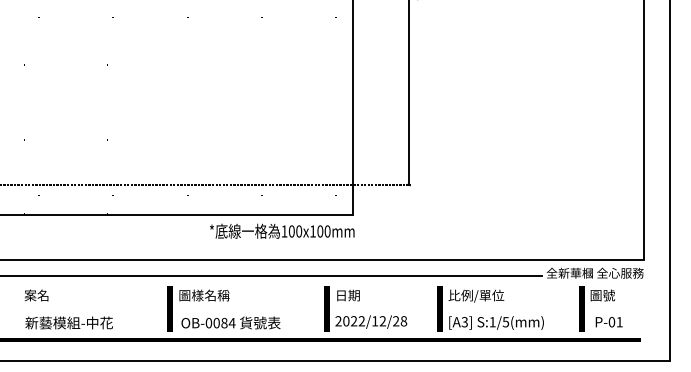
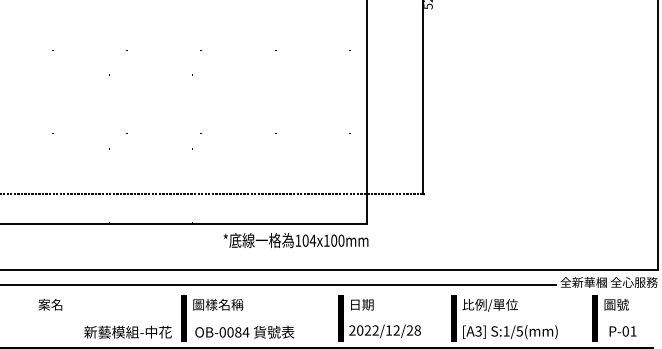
text: (298, 231) -> (312, 240), 100x100mm -> 104x100mm
text: (68, 322) -> (127, 331), moved

